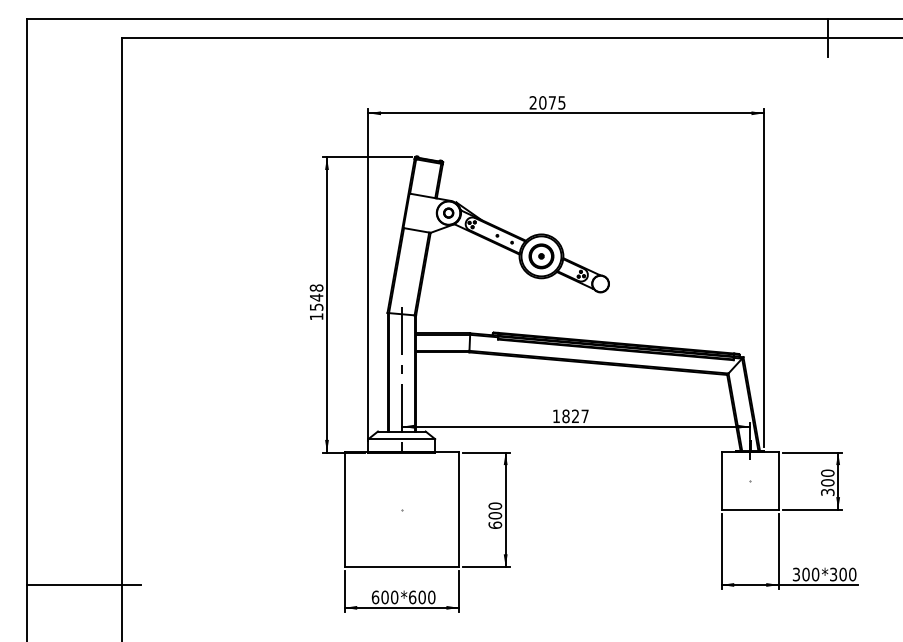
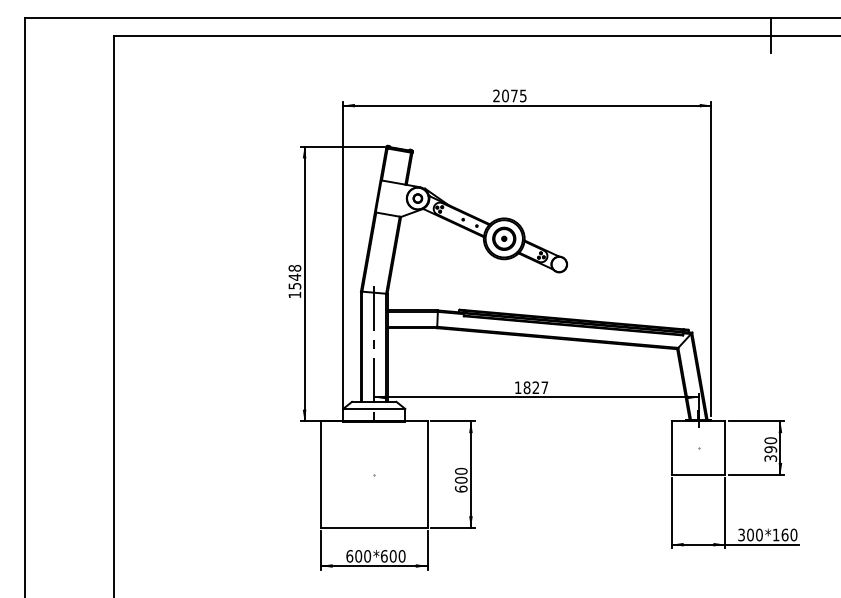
text: (827, 482) -> (770, 449), 300 -> 390
text: (838, 573) -> (780, 534), *300 -> *160
line: (84, 585) -> (78, 545), removed

